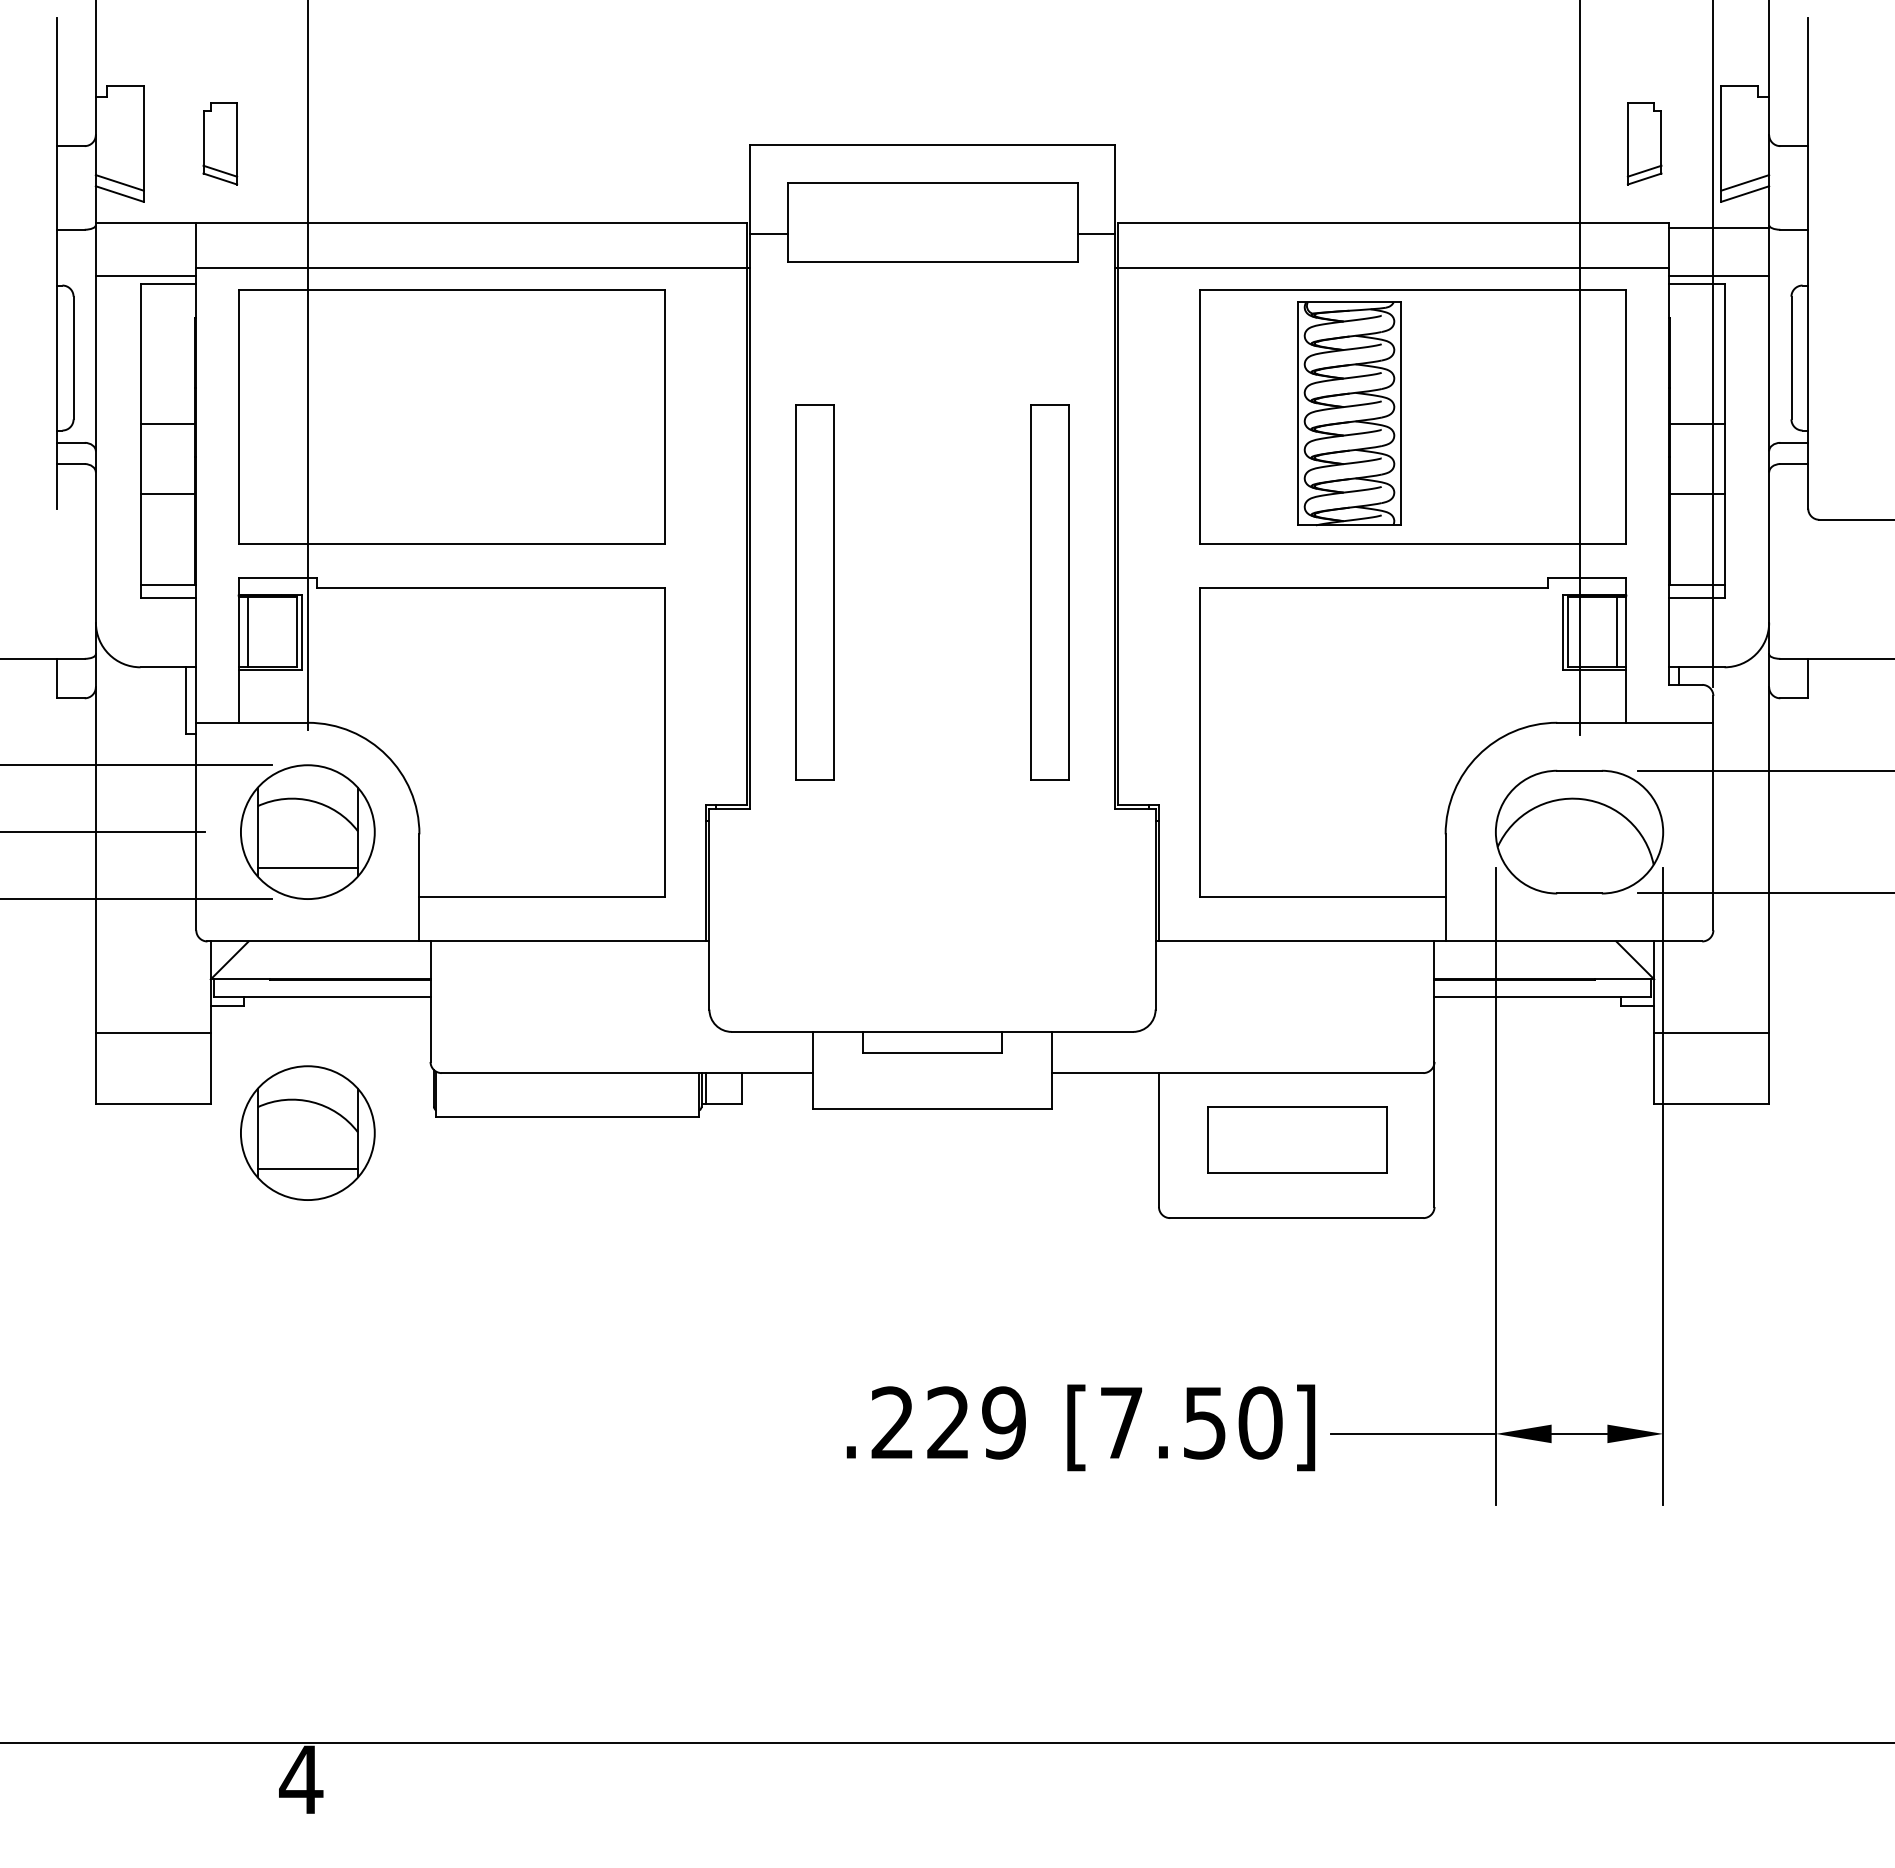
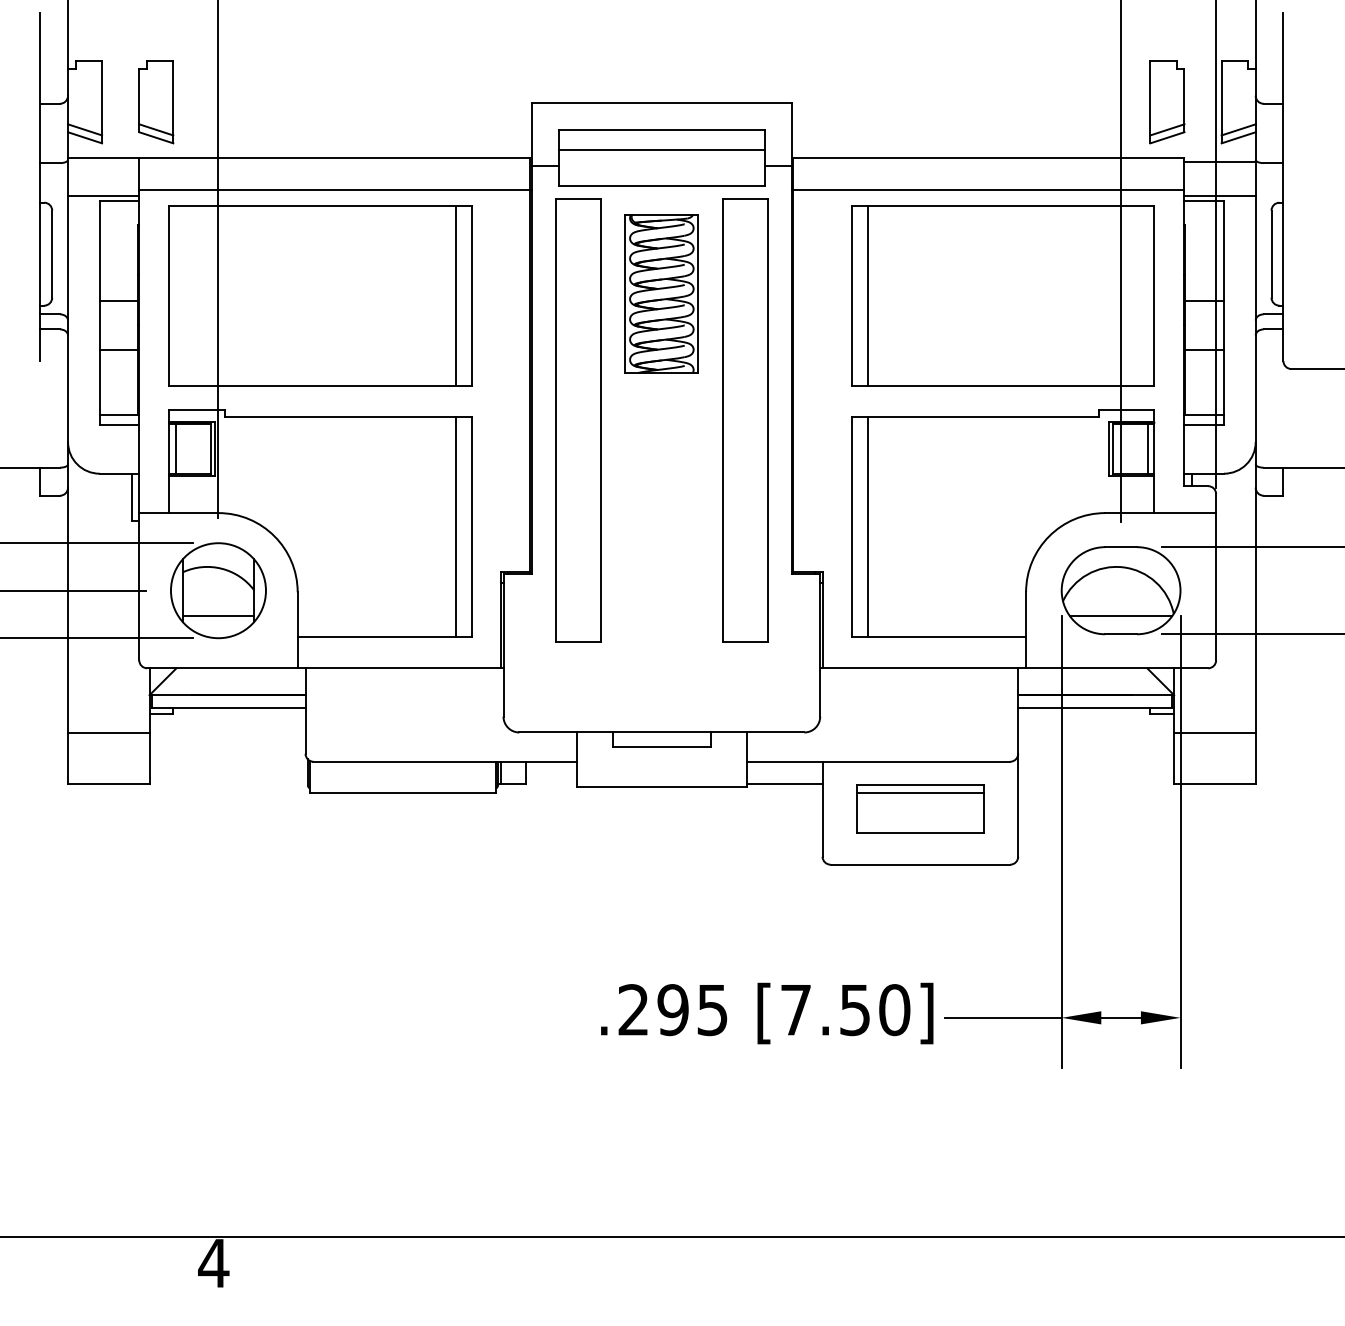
part: (220, 143) -> (156, 101), size x1.43
part: (1644, 143) -> (1167, 101), size x1.43
line: (932, 210) -> (661, 149), added
part: (1349, 413) -> (661, 293), moved
line: (642, 417) -> (456, 296), added
line: (1222, 417) -> (867, 296), added
part: (814, 592) -> (578, 420), size x1.67
part: (1049, 592) -> (744, 420), size x1.67
line: (642, 741) -> (456, 526), added
line: (1222, 741) -> (867, 526), added
line: (1579, 867) -> (1121, 615), added
line: (1105, 1104) -> (784, 784), added
line: (1297, 1116) -> (920, 792), added
part: (307, 1132) -> (218, 803), removed
text: (975, 1422) -> (692, 1009), .229 -> .295

